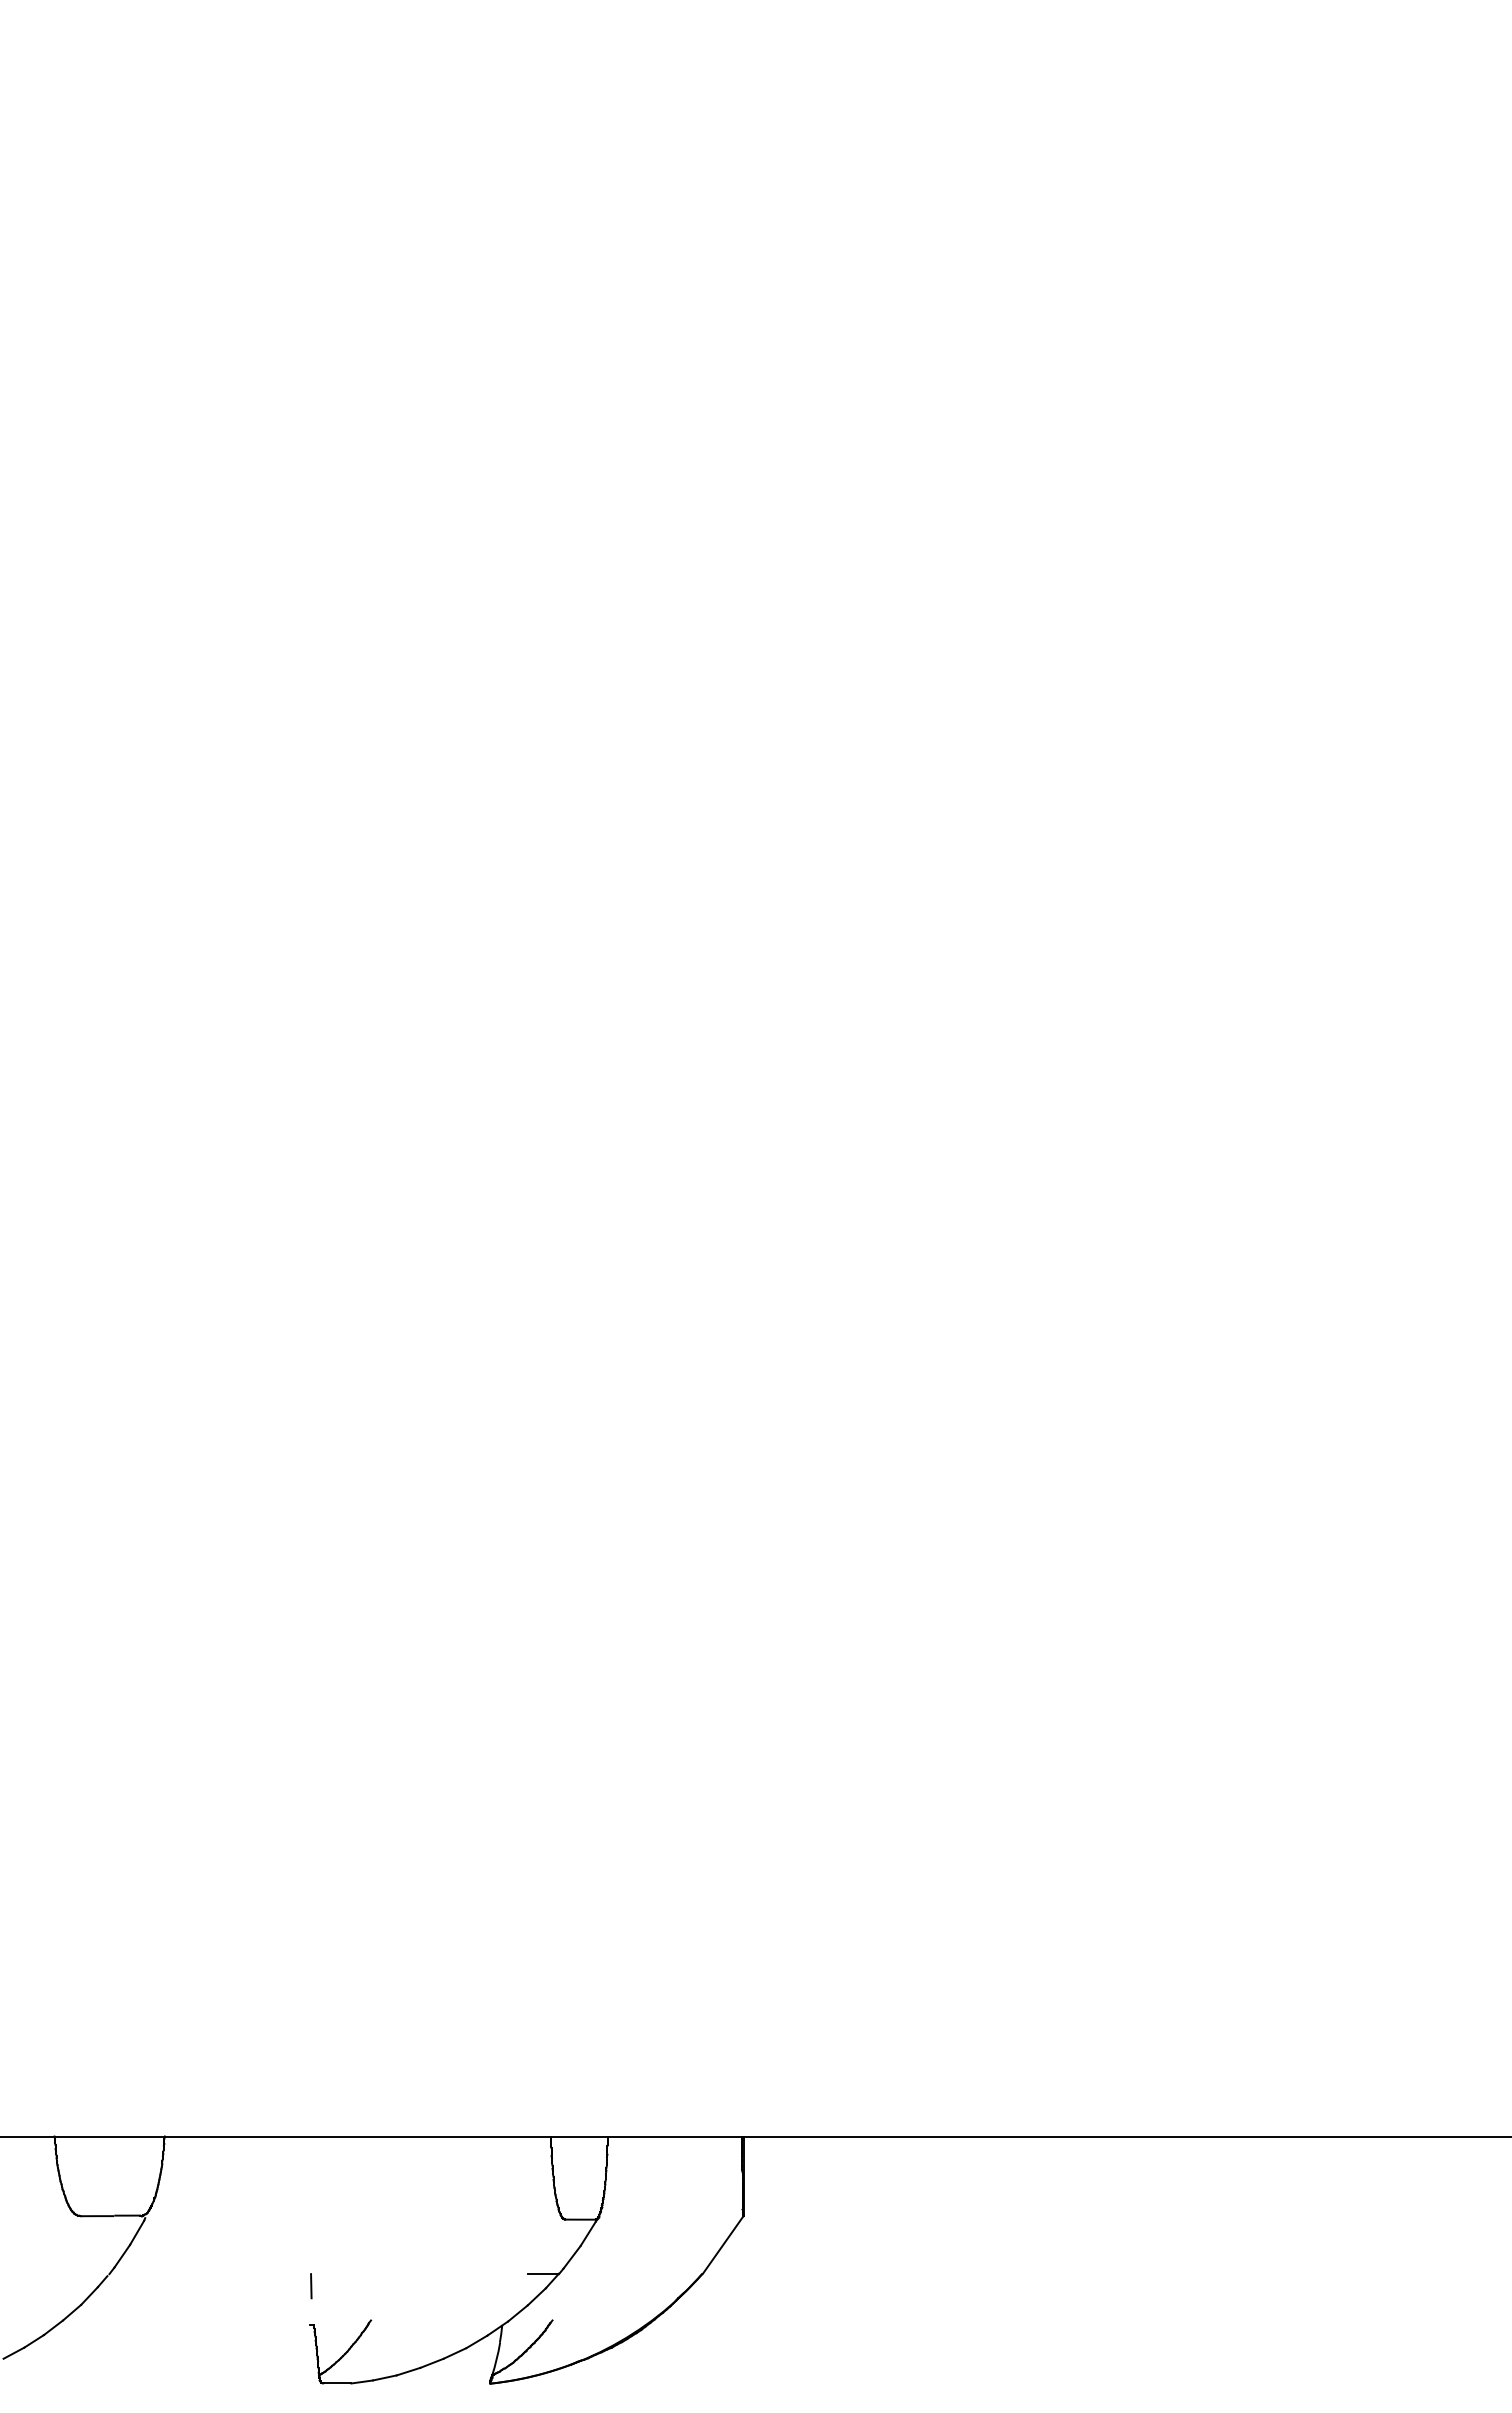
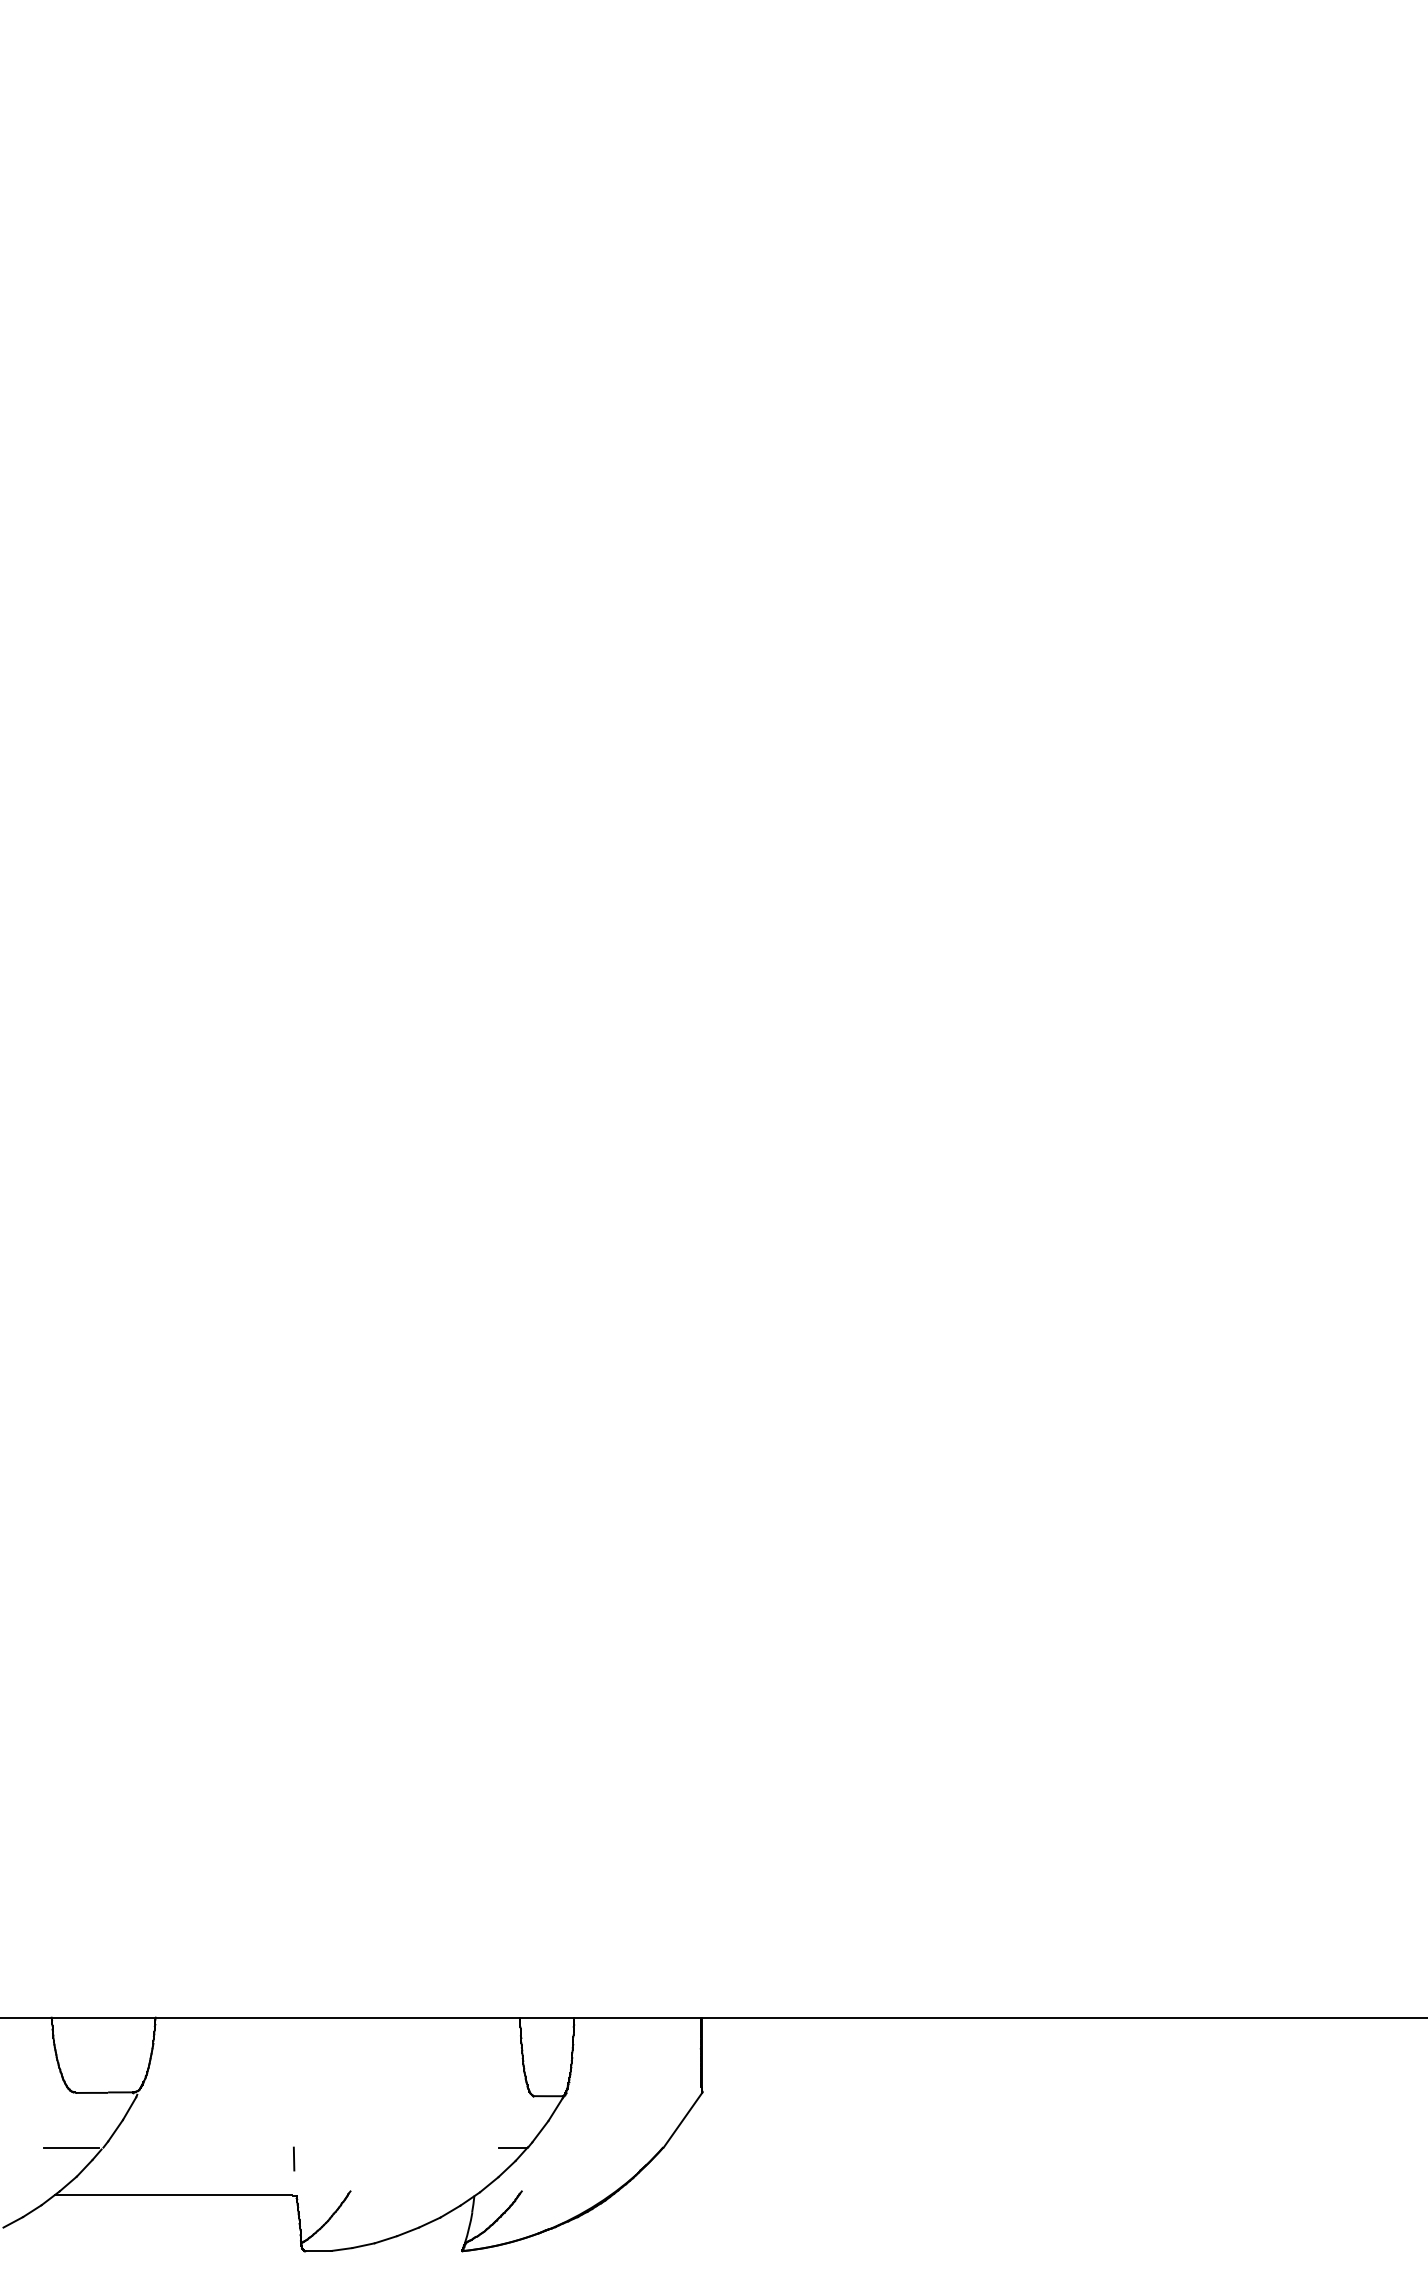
line: (74, 2273) -> (70, 2147), added
line: (182, 2324) -> (172, 2195), added

